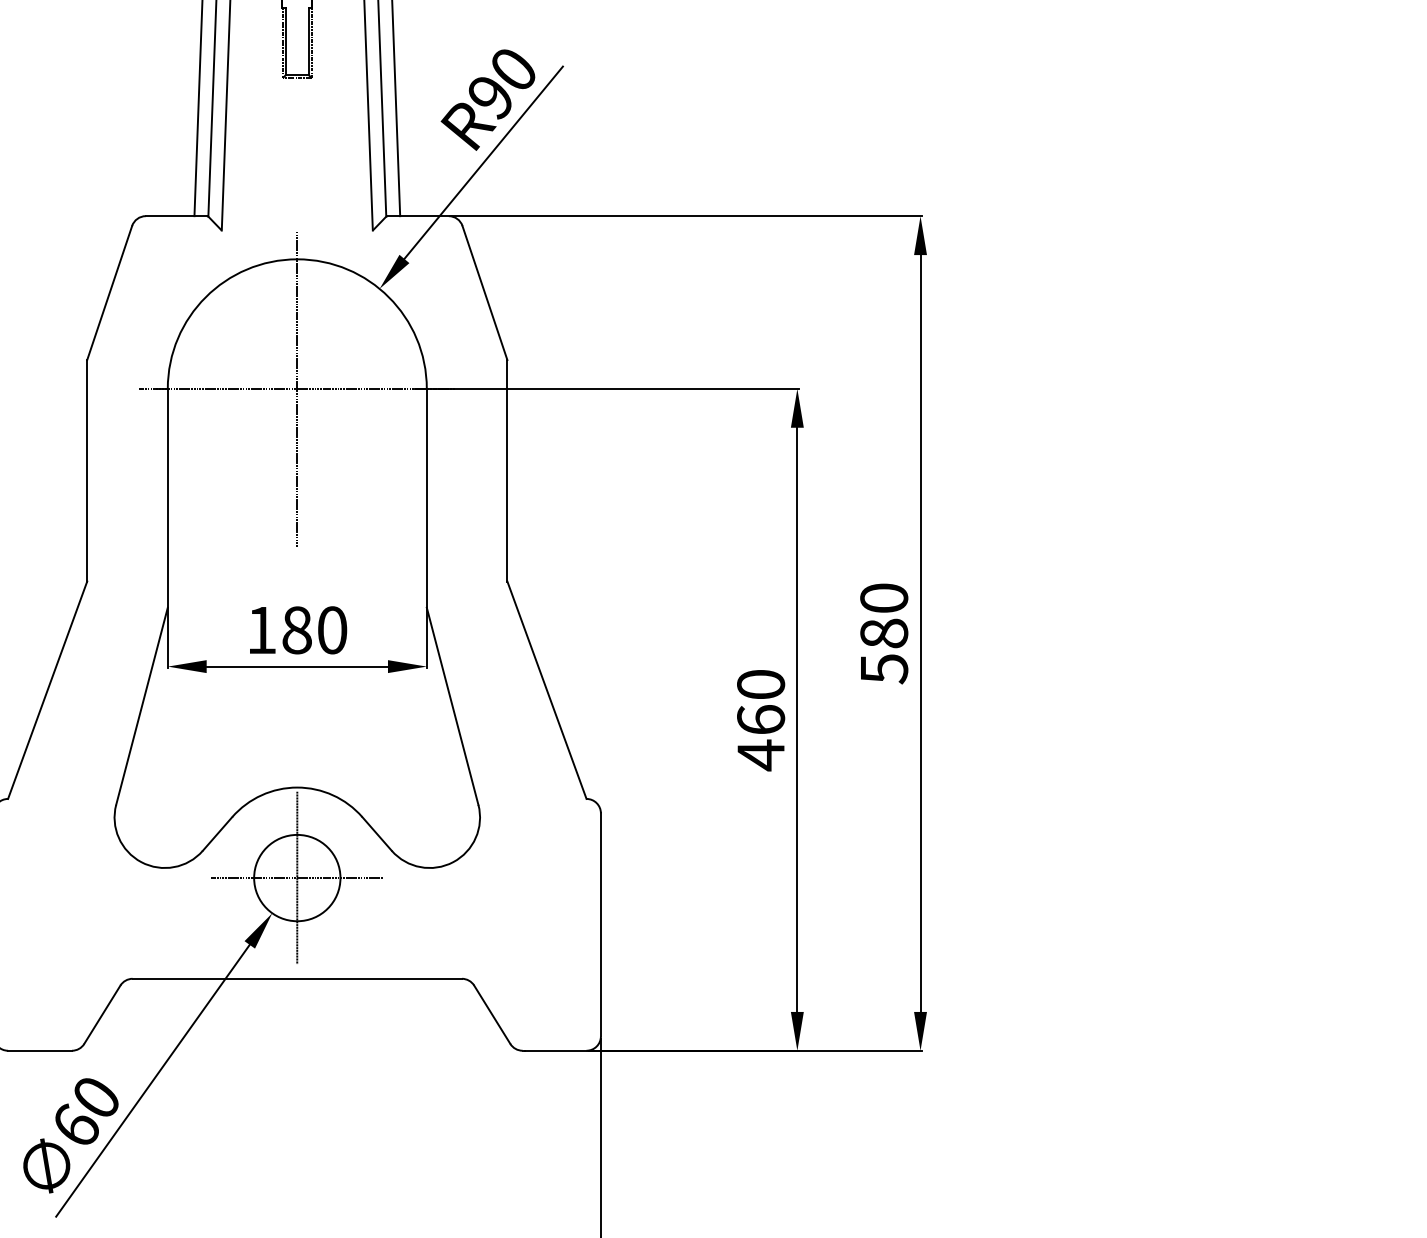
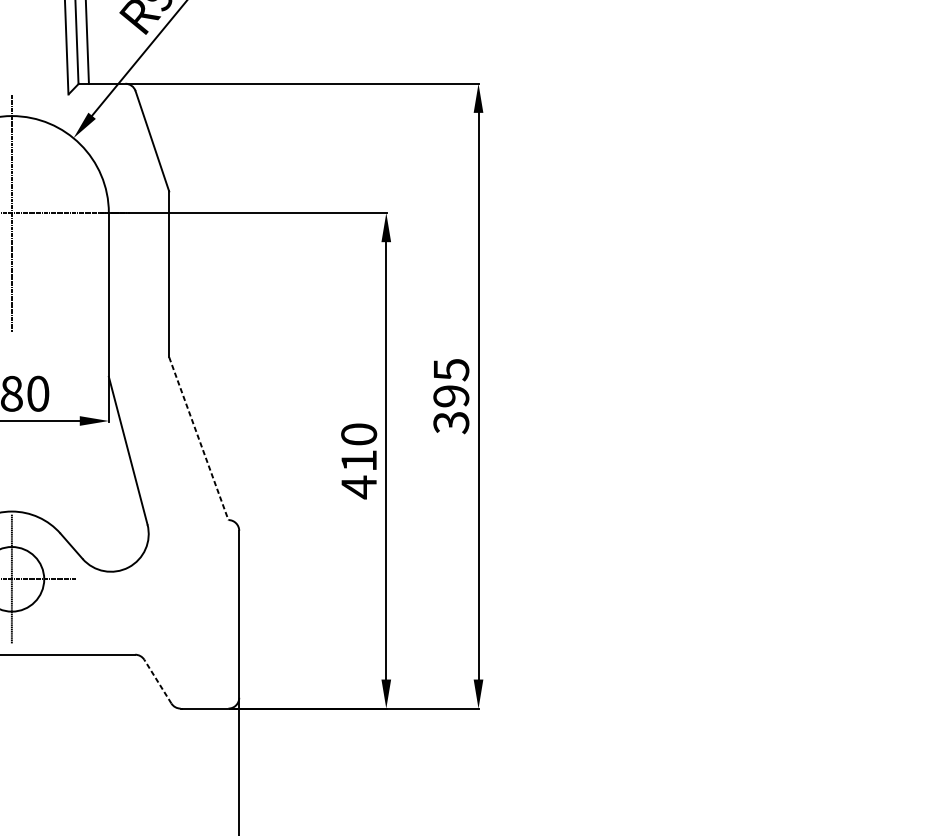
text: (884, 633) -> (451, 396), 580 -> 395
line: (546, 690) -> (198, 438), solid -> dashed
text: (761, 719) -> (359, 460), 460 -> 410
line: (492, 1014) -> (158, 681), solid -> dashed

